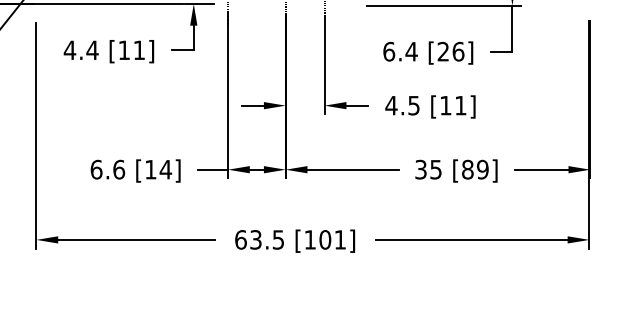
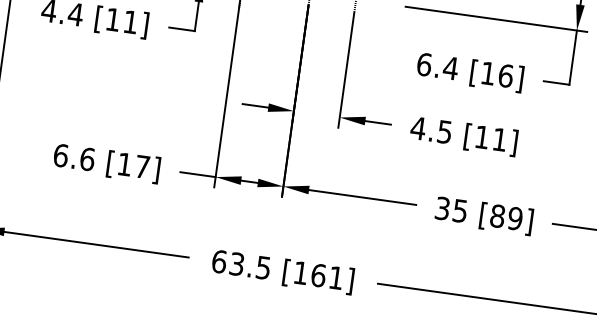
text: (442, 51) -> (487, 73), [26] -> [16]
text: (165, 169) -> (142, 166), [14] -> [17]
text: (325, 239) -> (318, 275), [101] -> [161]

